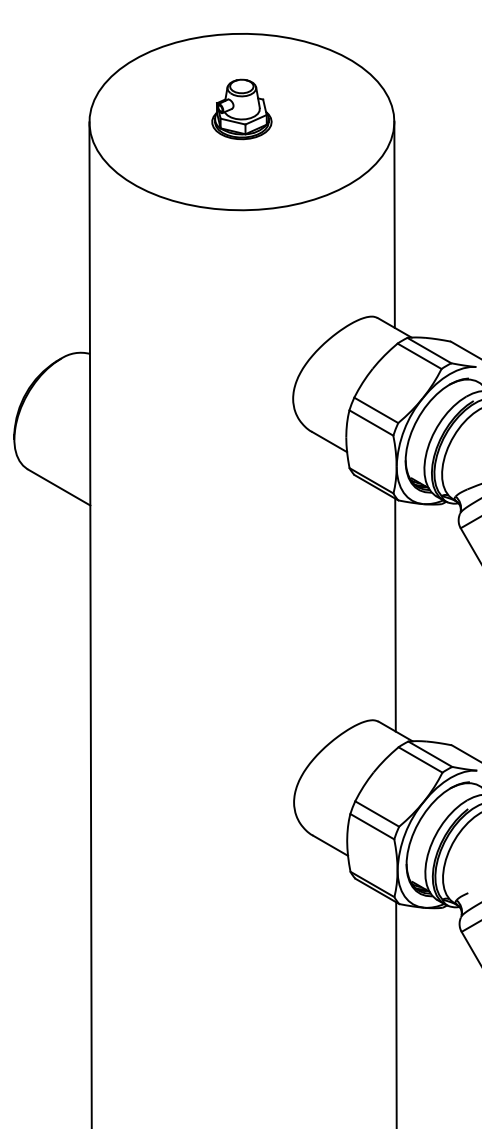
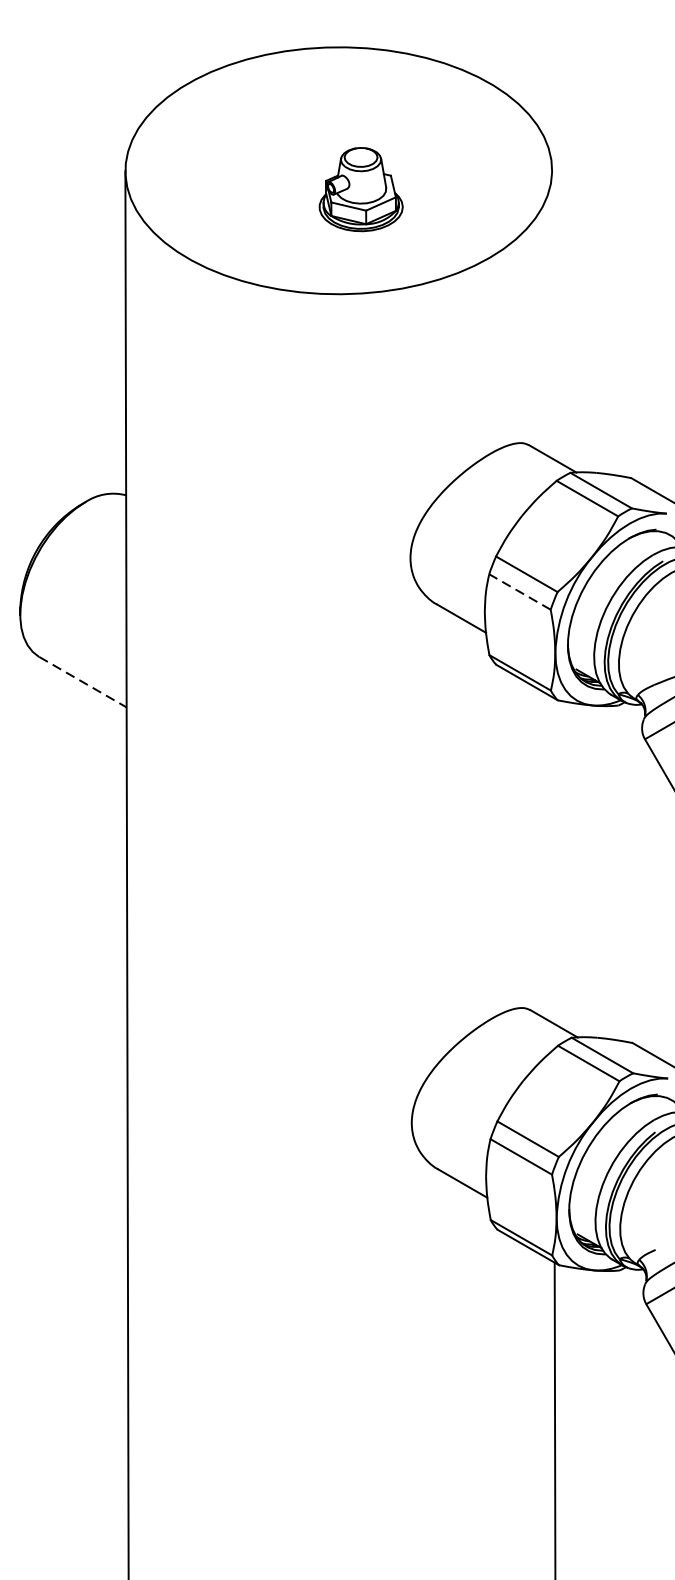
part: (241, 109) -> (360, 189), moved
line: (394, 224) -> (552, 314), removed
line: (370, 422) -> (518, 591), solid -> dashed
line: (59, 487) -> (83, 682), solid -> dashed
line: (395, 614) -> (553, 859), removed

